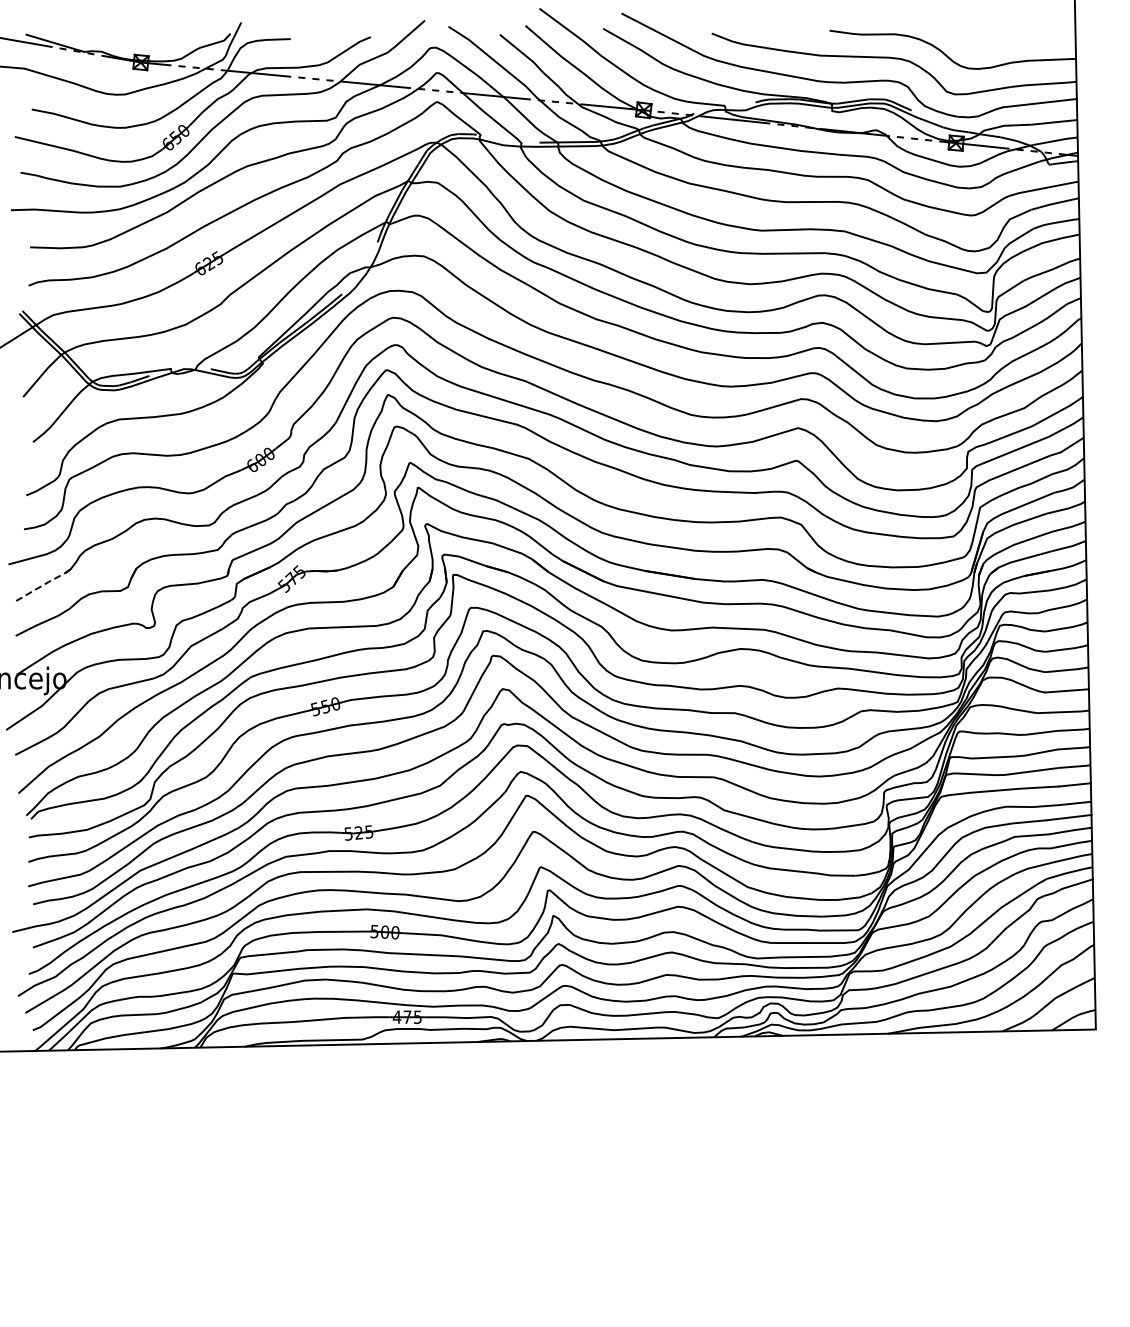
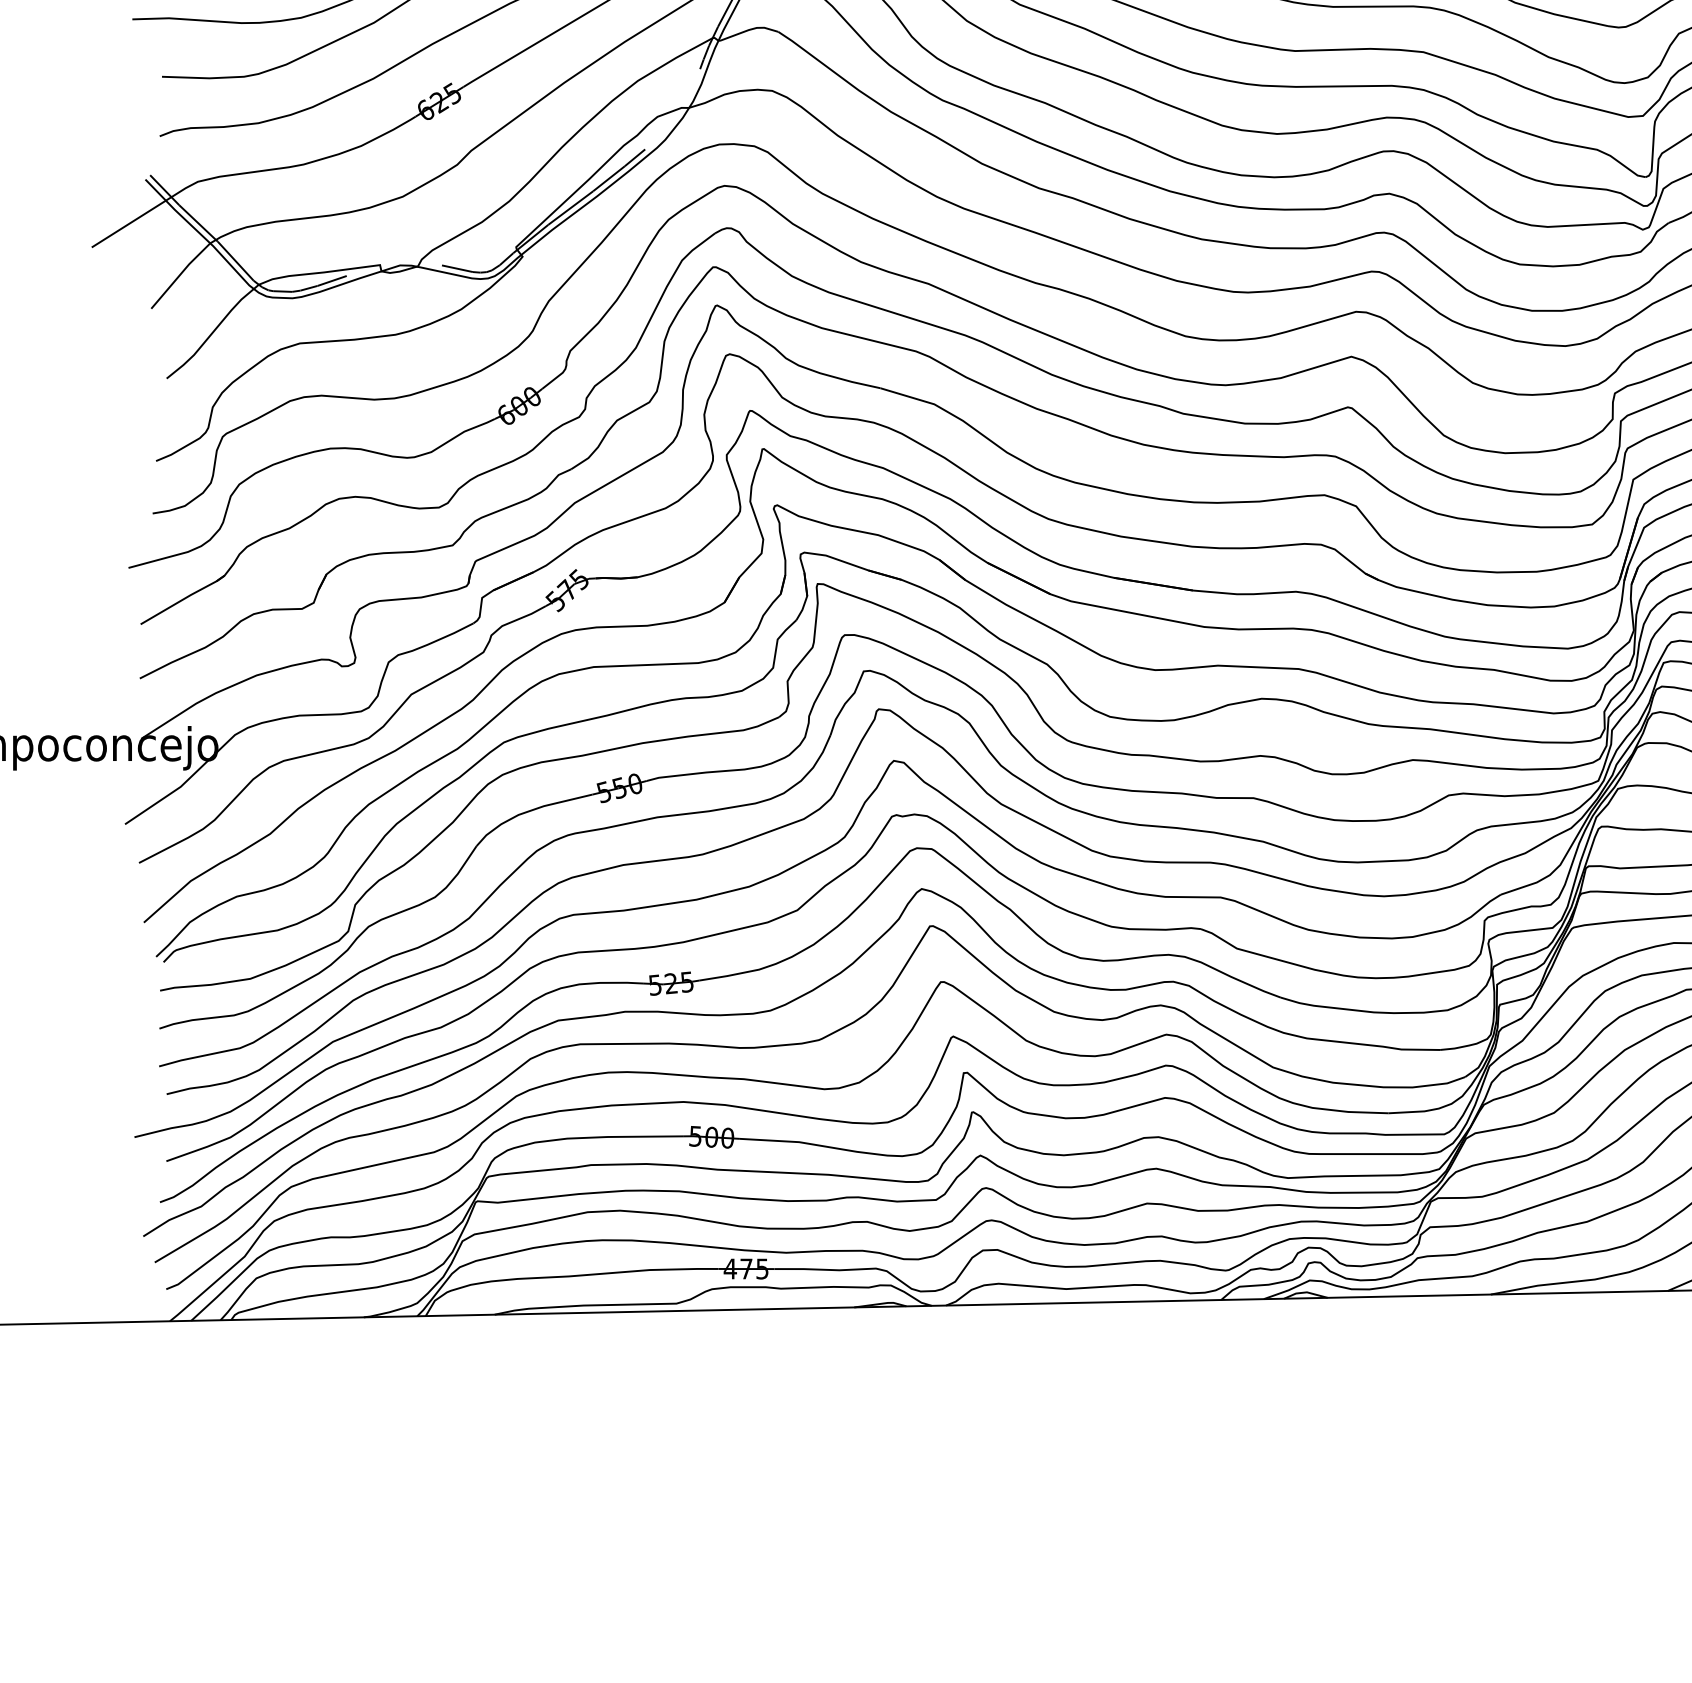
line: (44, 584) -> (184, 598), dashed -> solid

